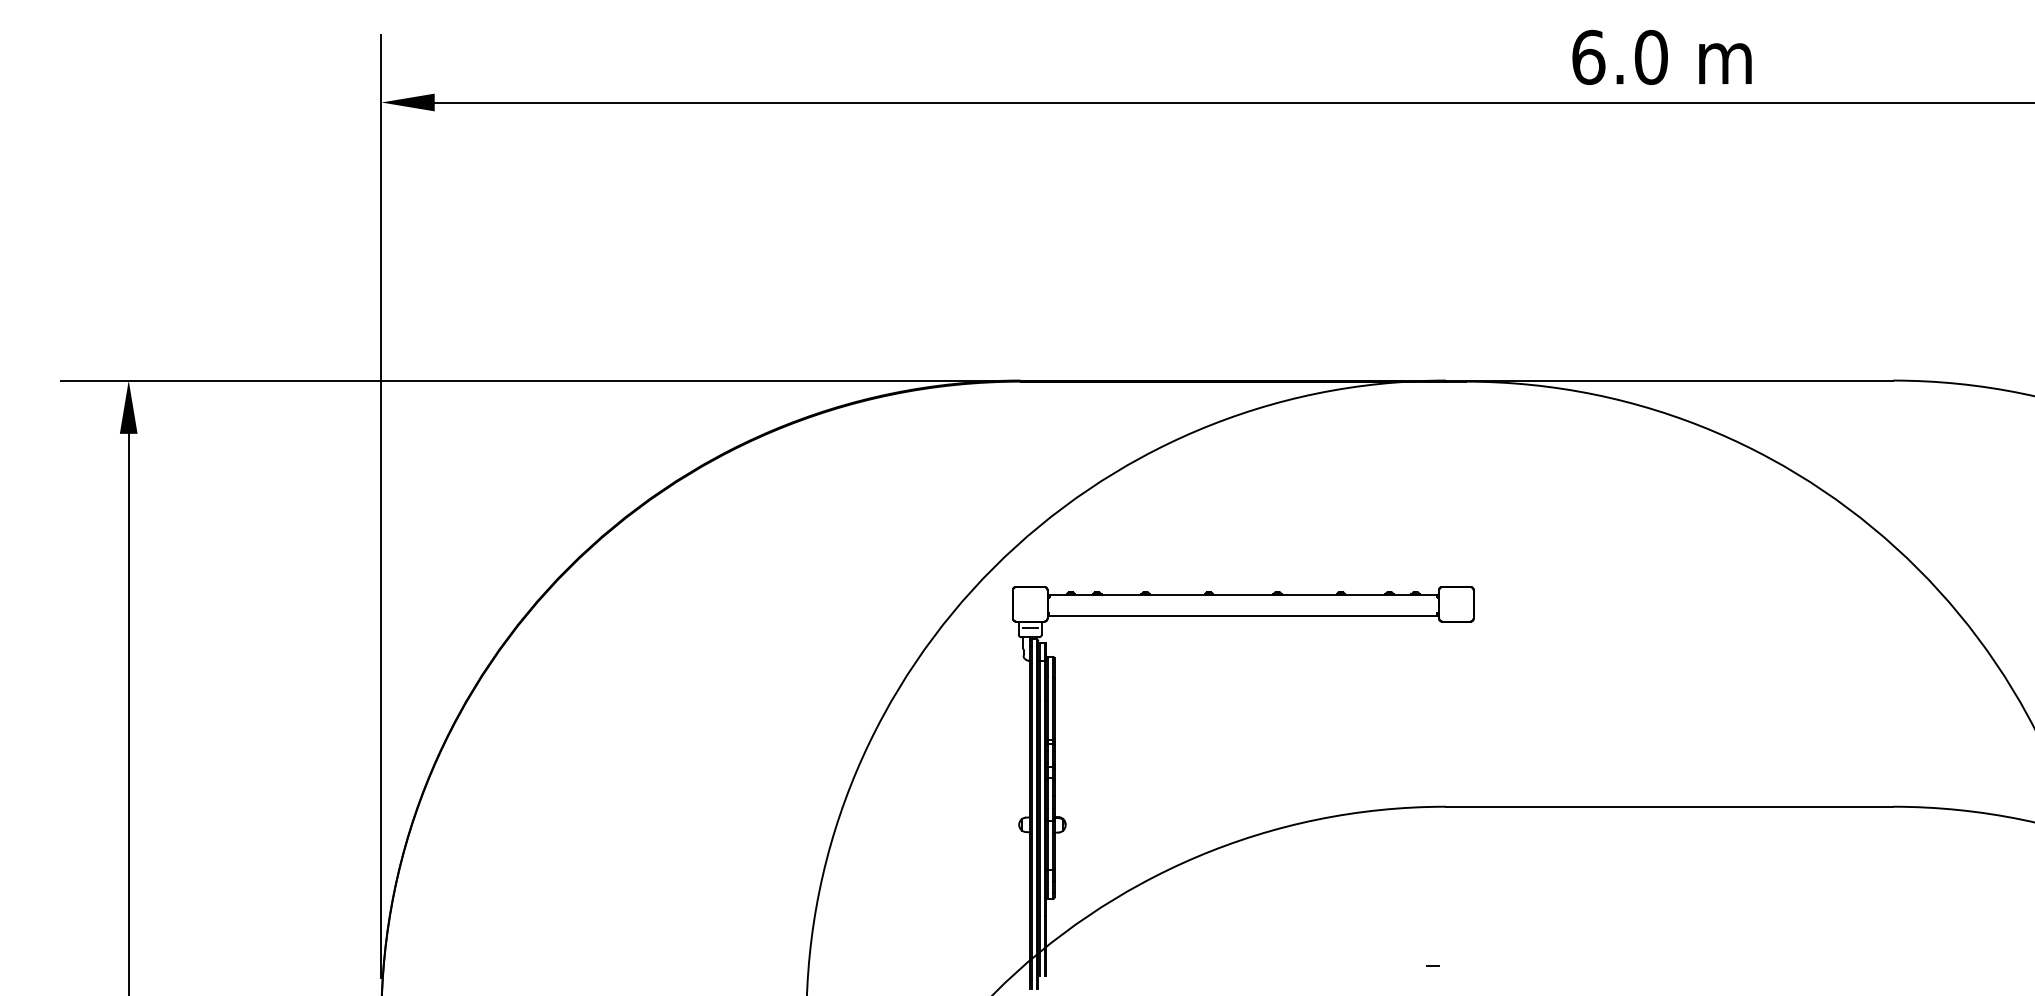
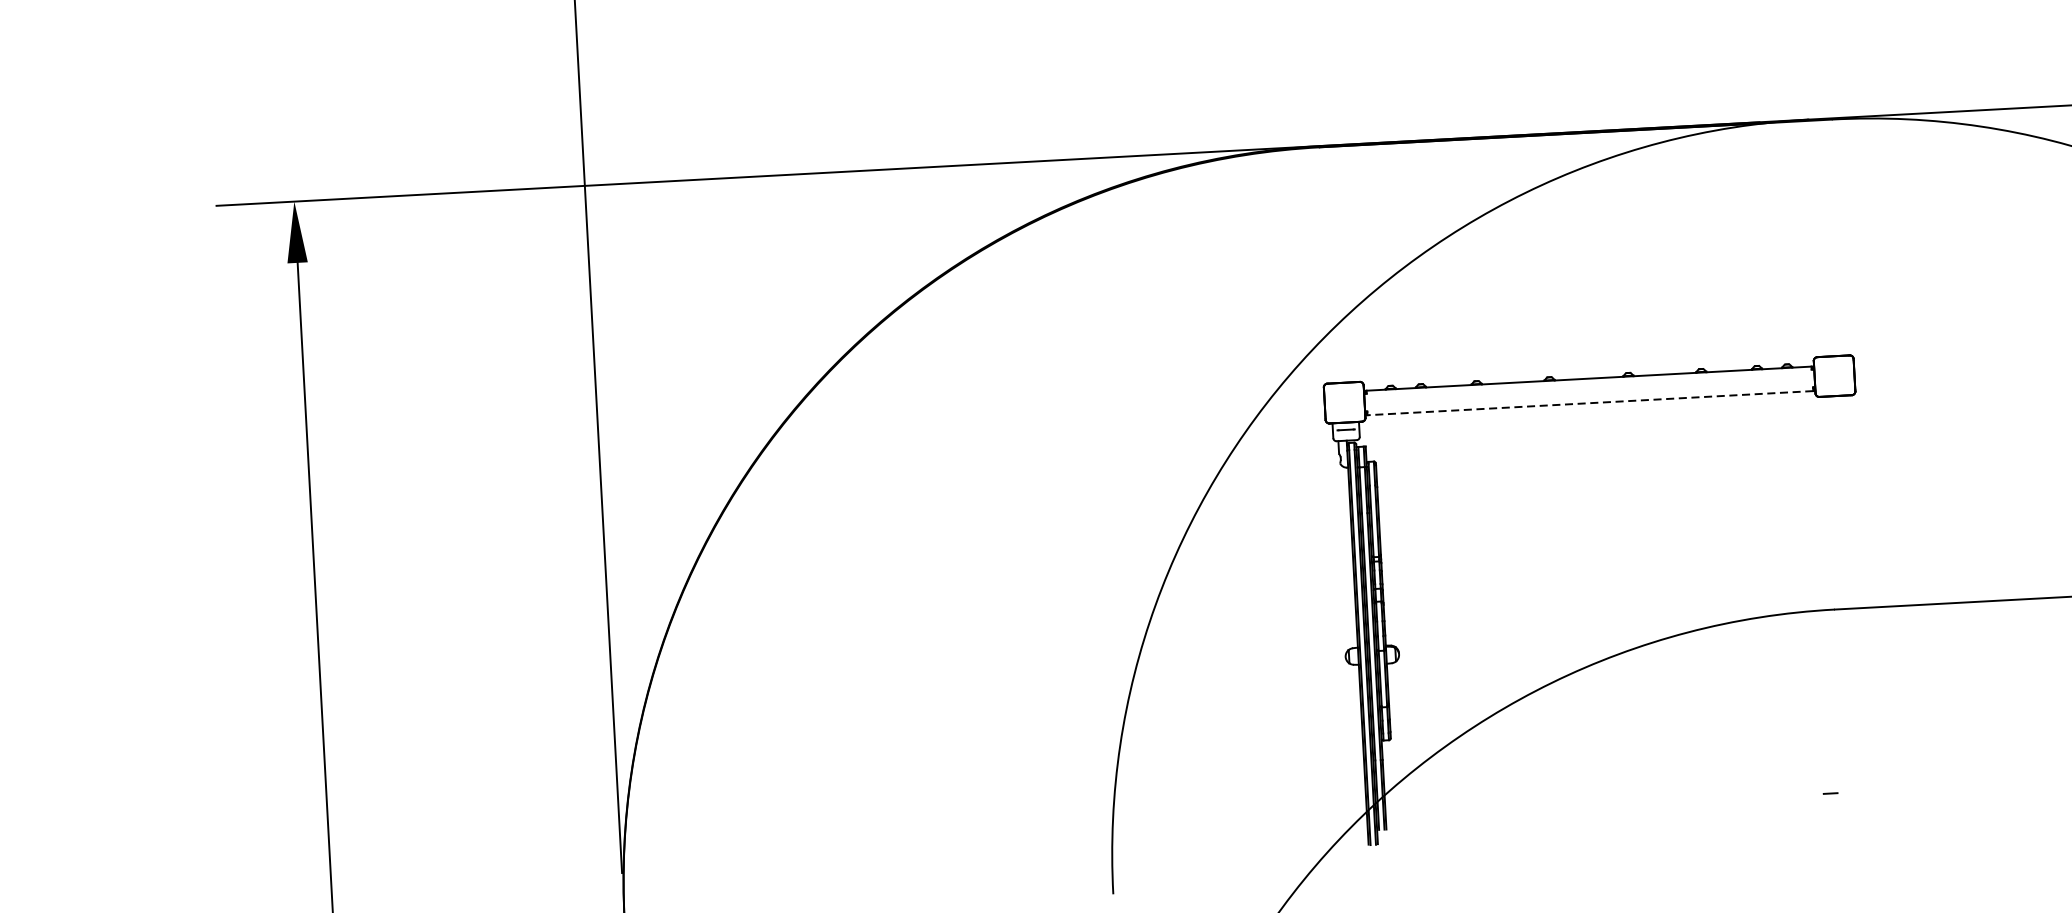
line: (1243, 616) -> (1590, 403), solid -> dashed

